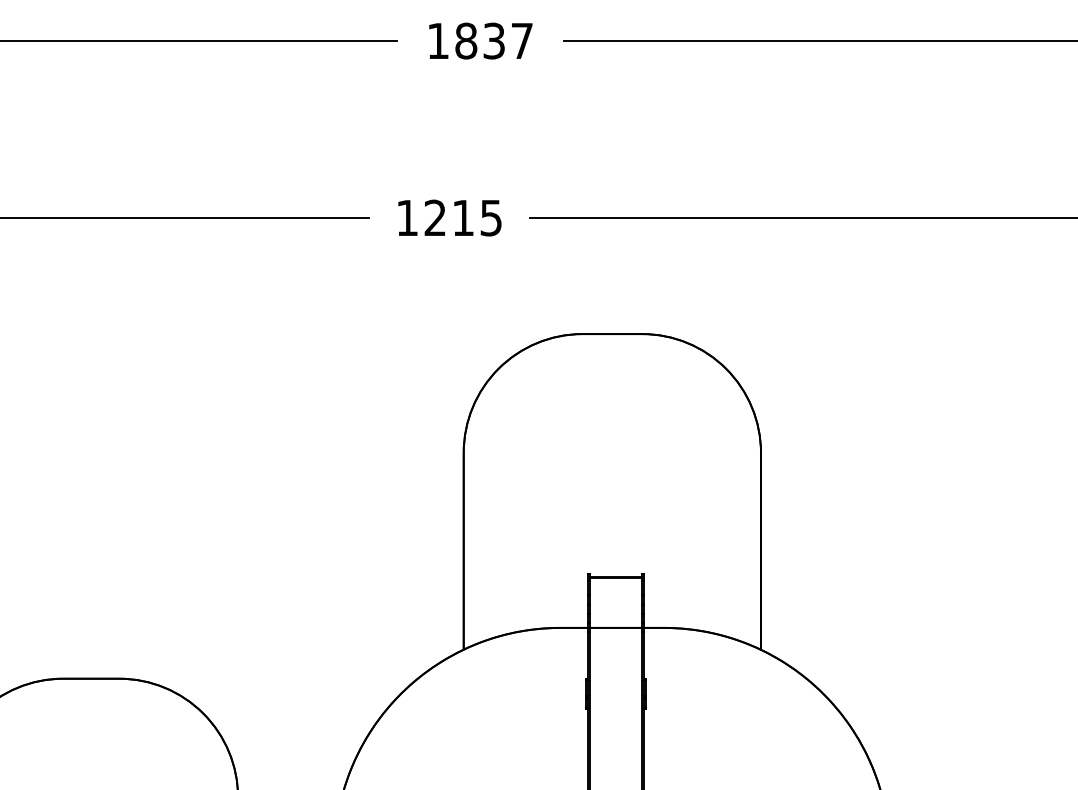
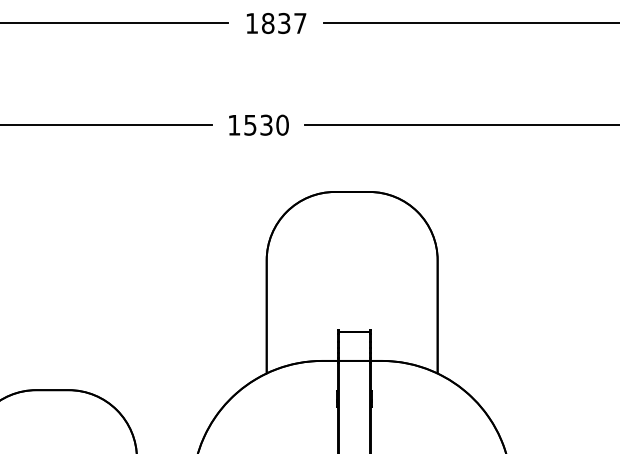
text: (463, 216) -> (266, 124), 1215 -> 1530

